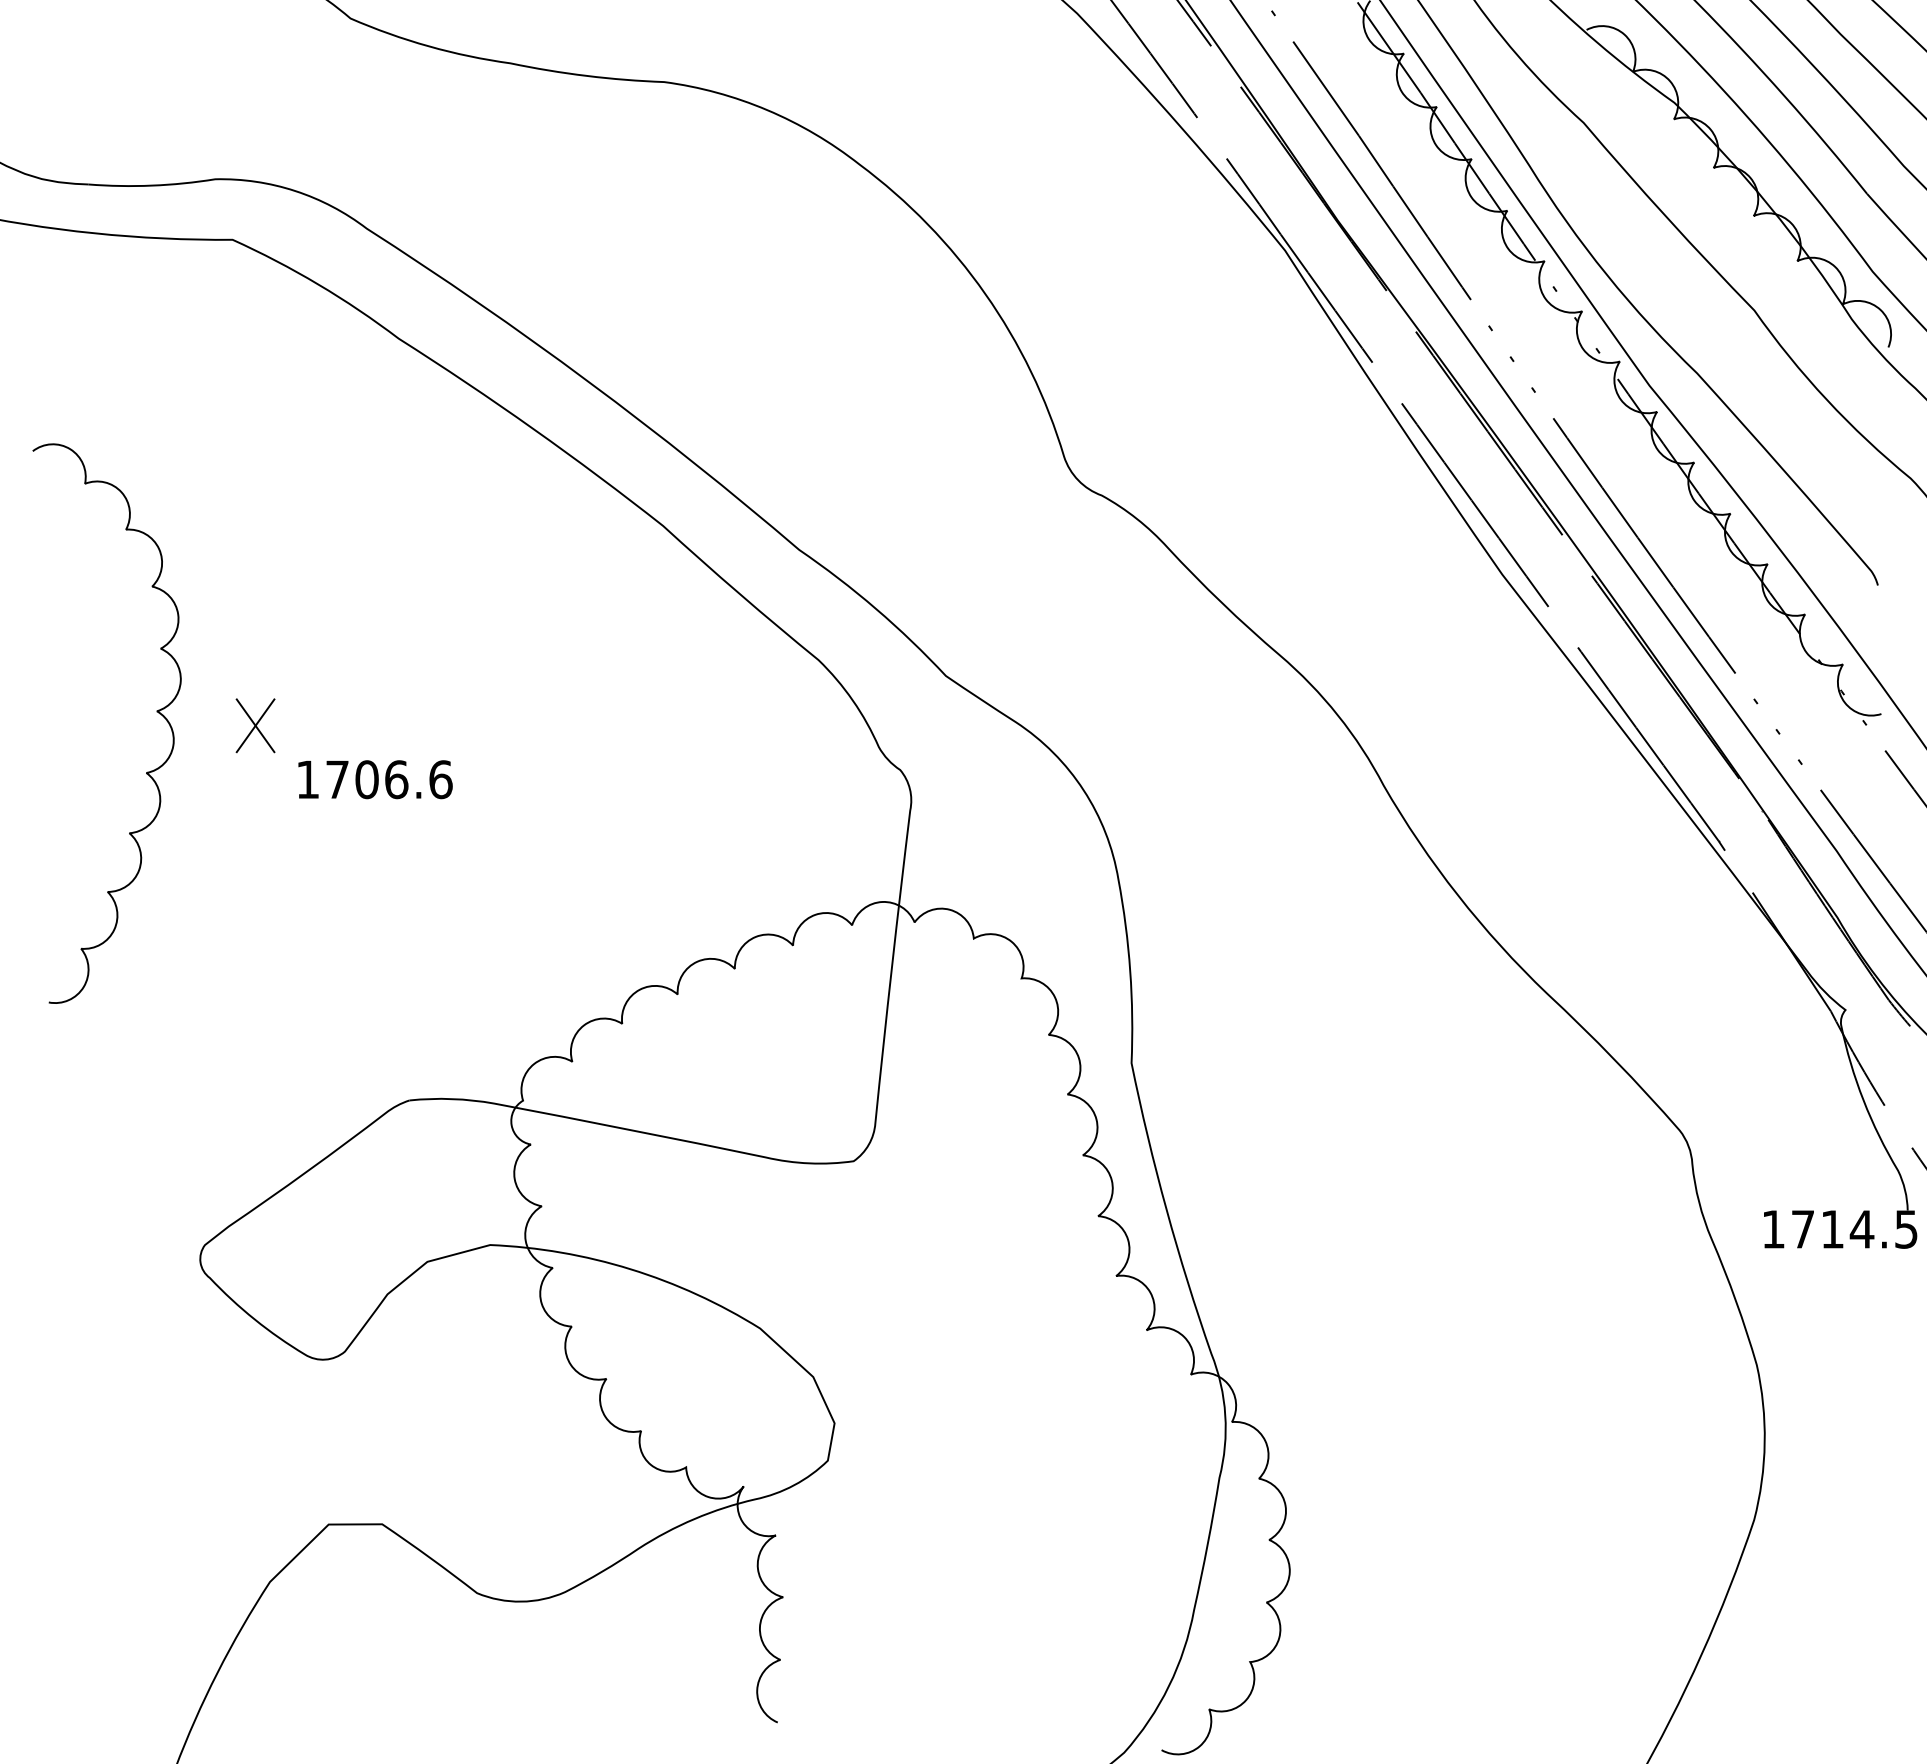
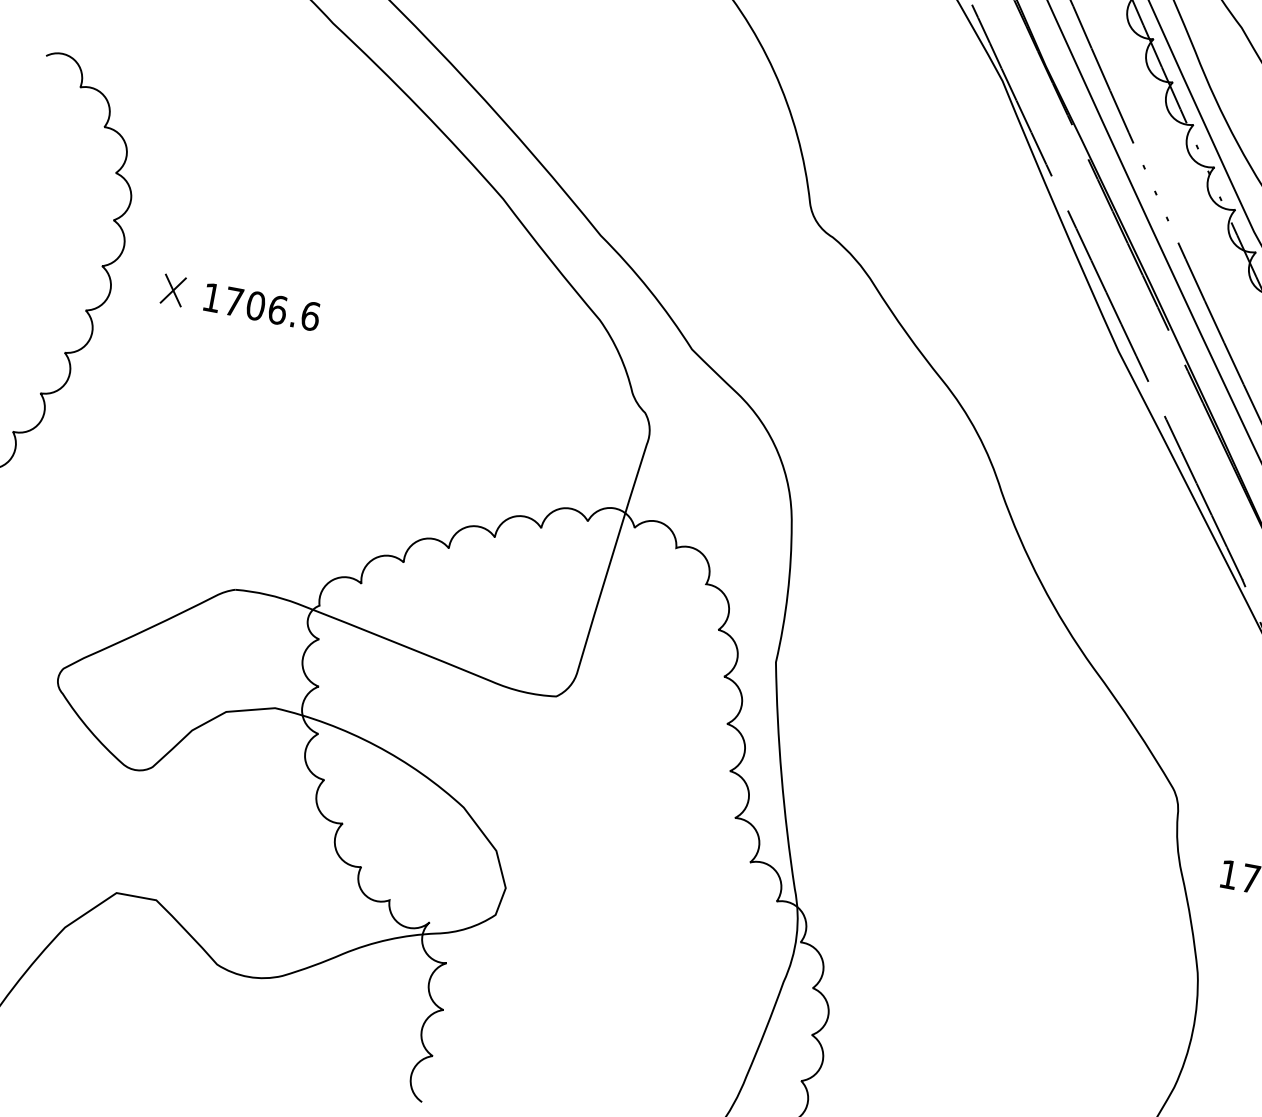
part: (255, 725) -> (173, 290), size x0.71
text: (375, 779) -> (262, 307), moved

